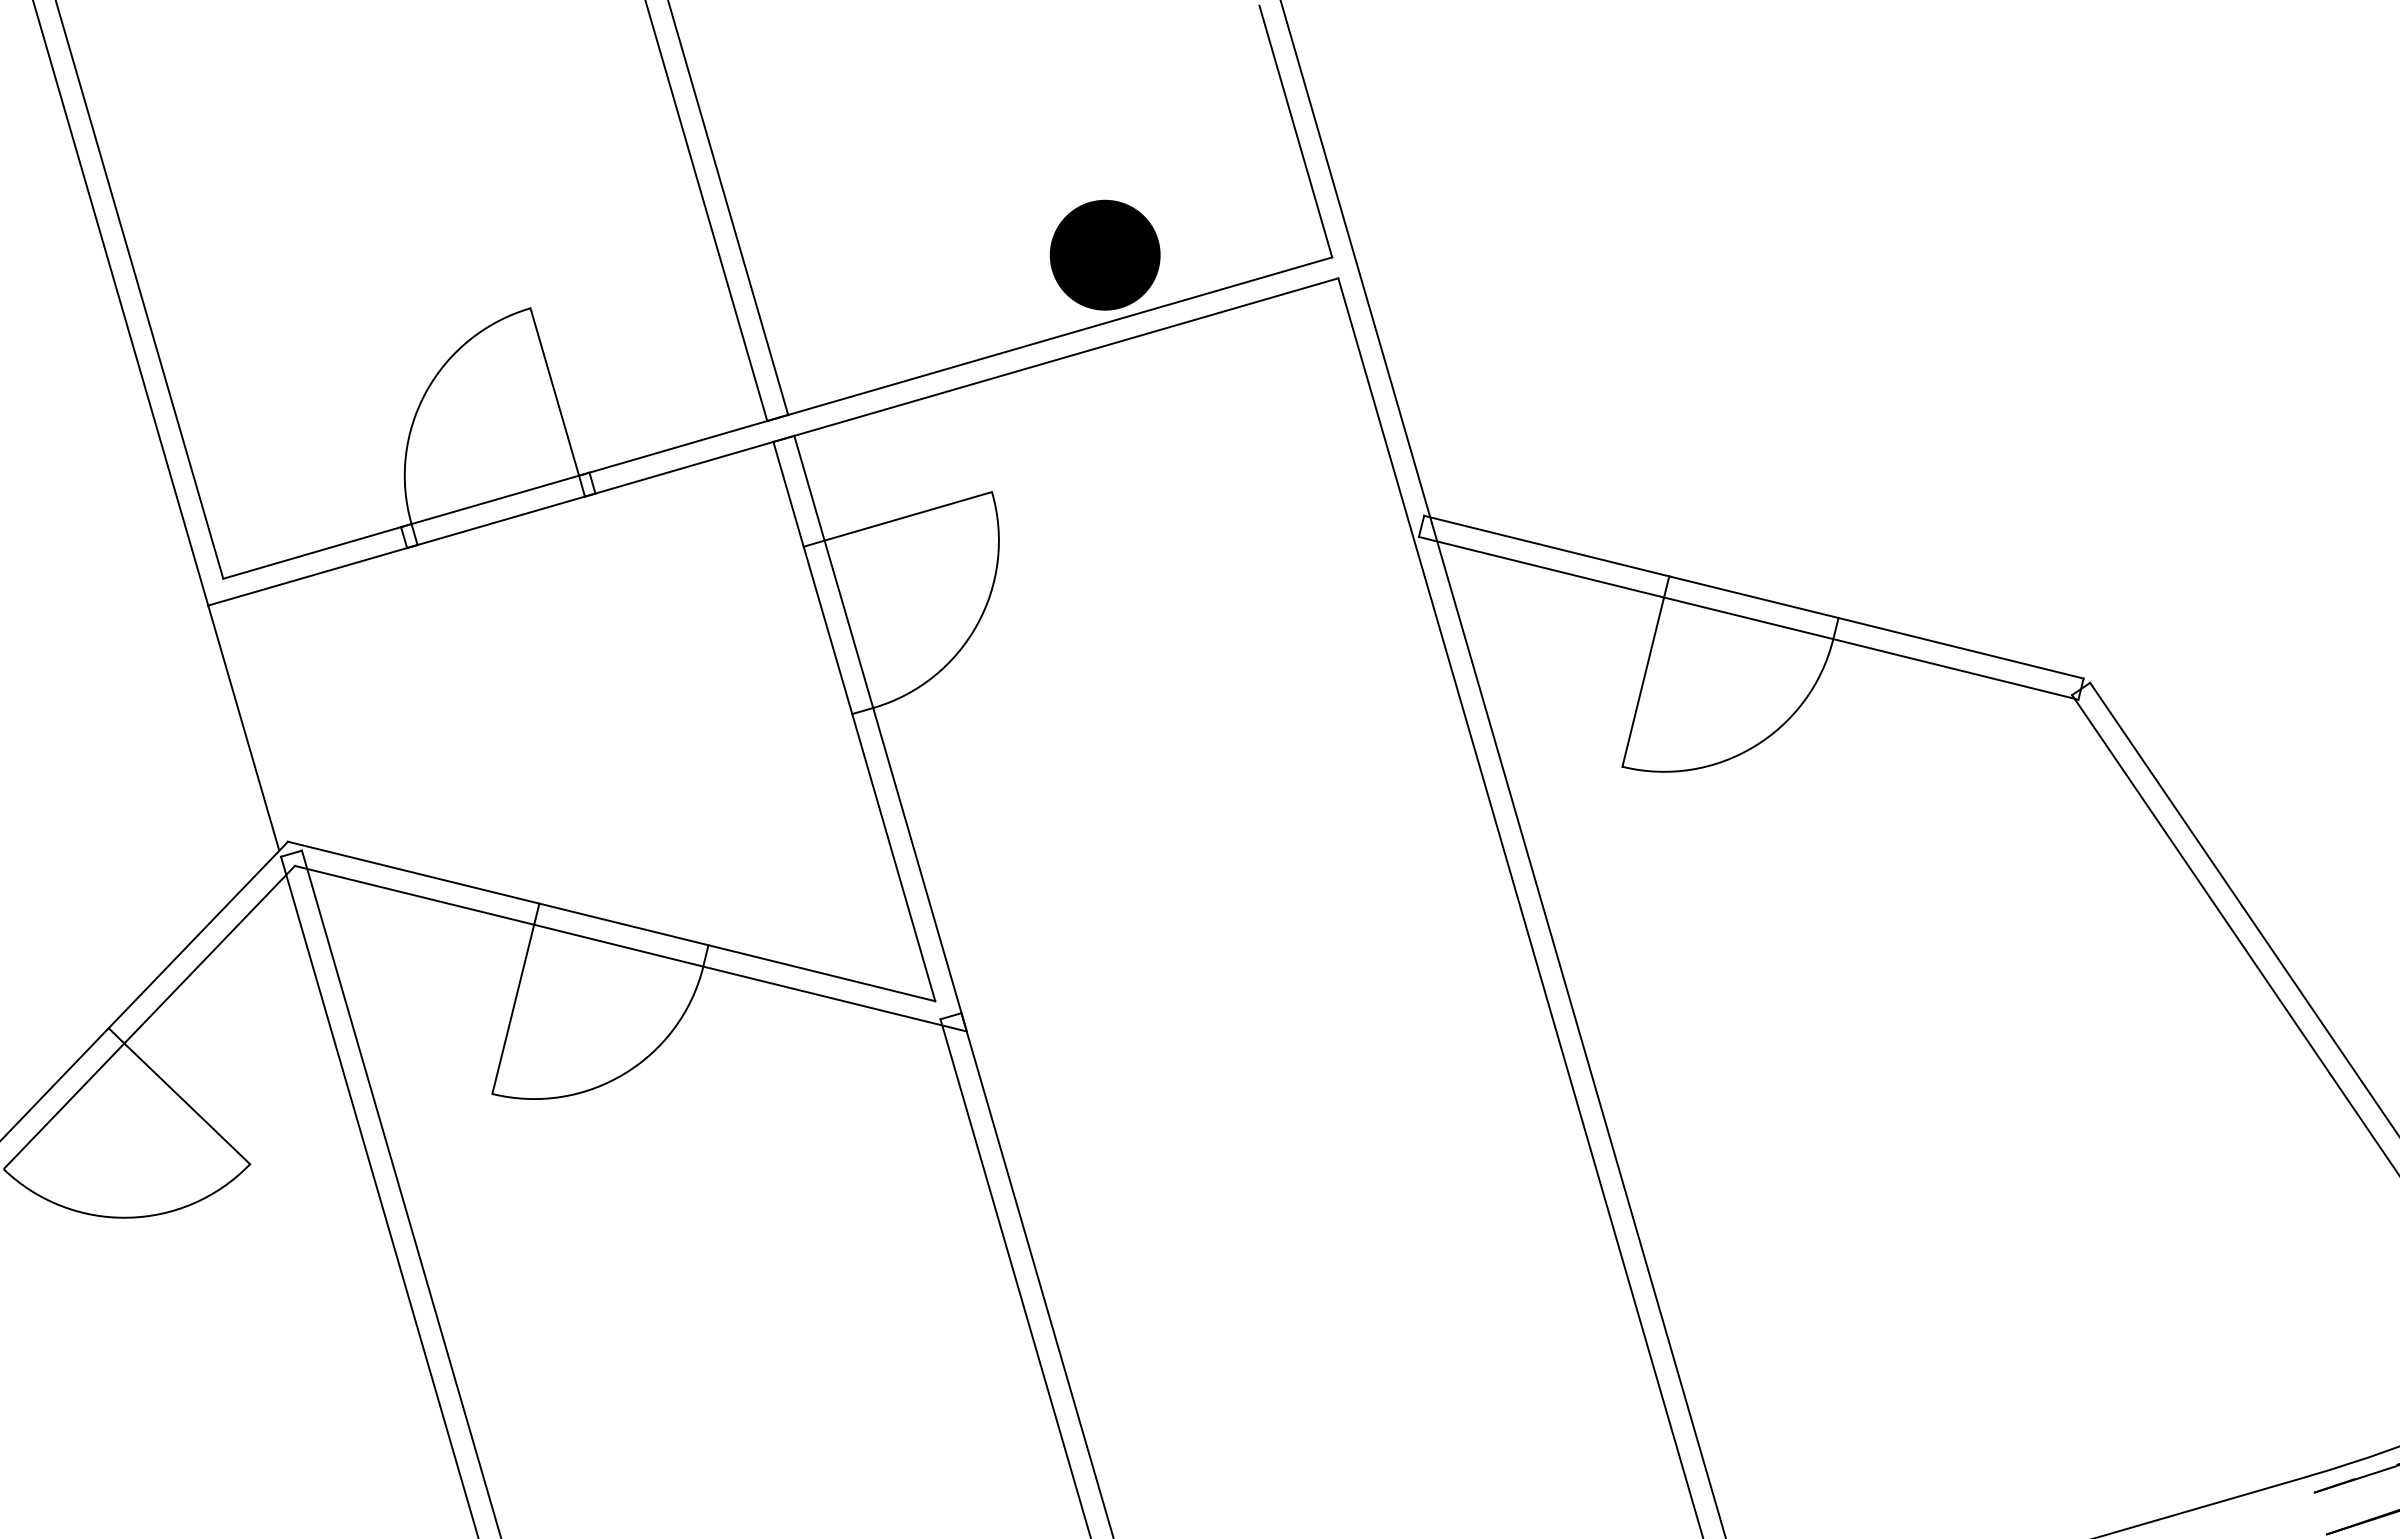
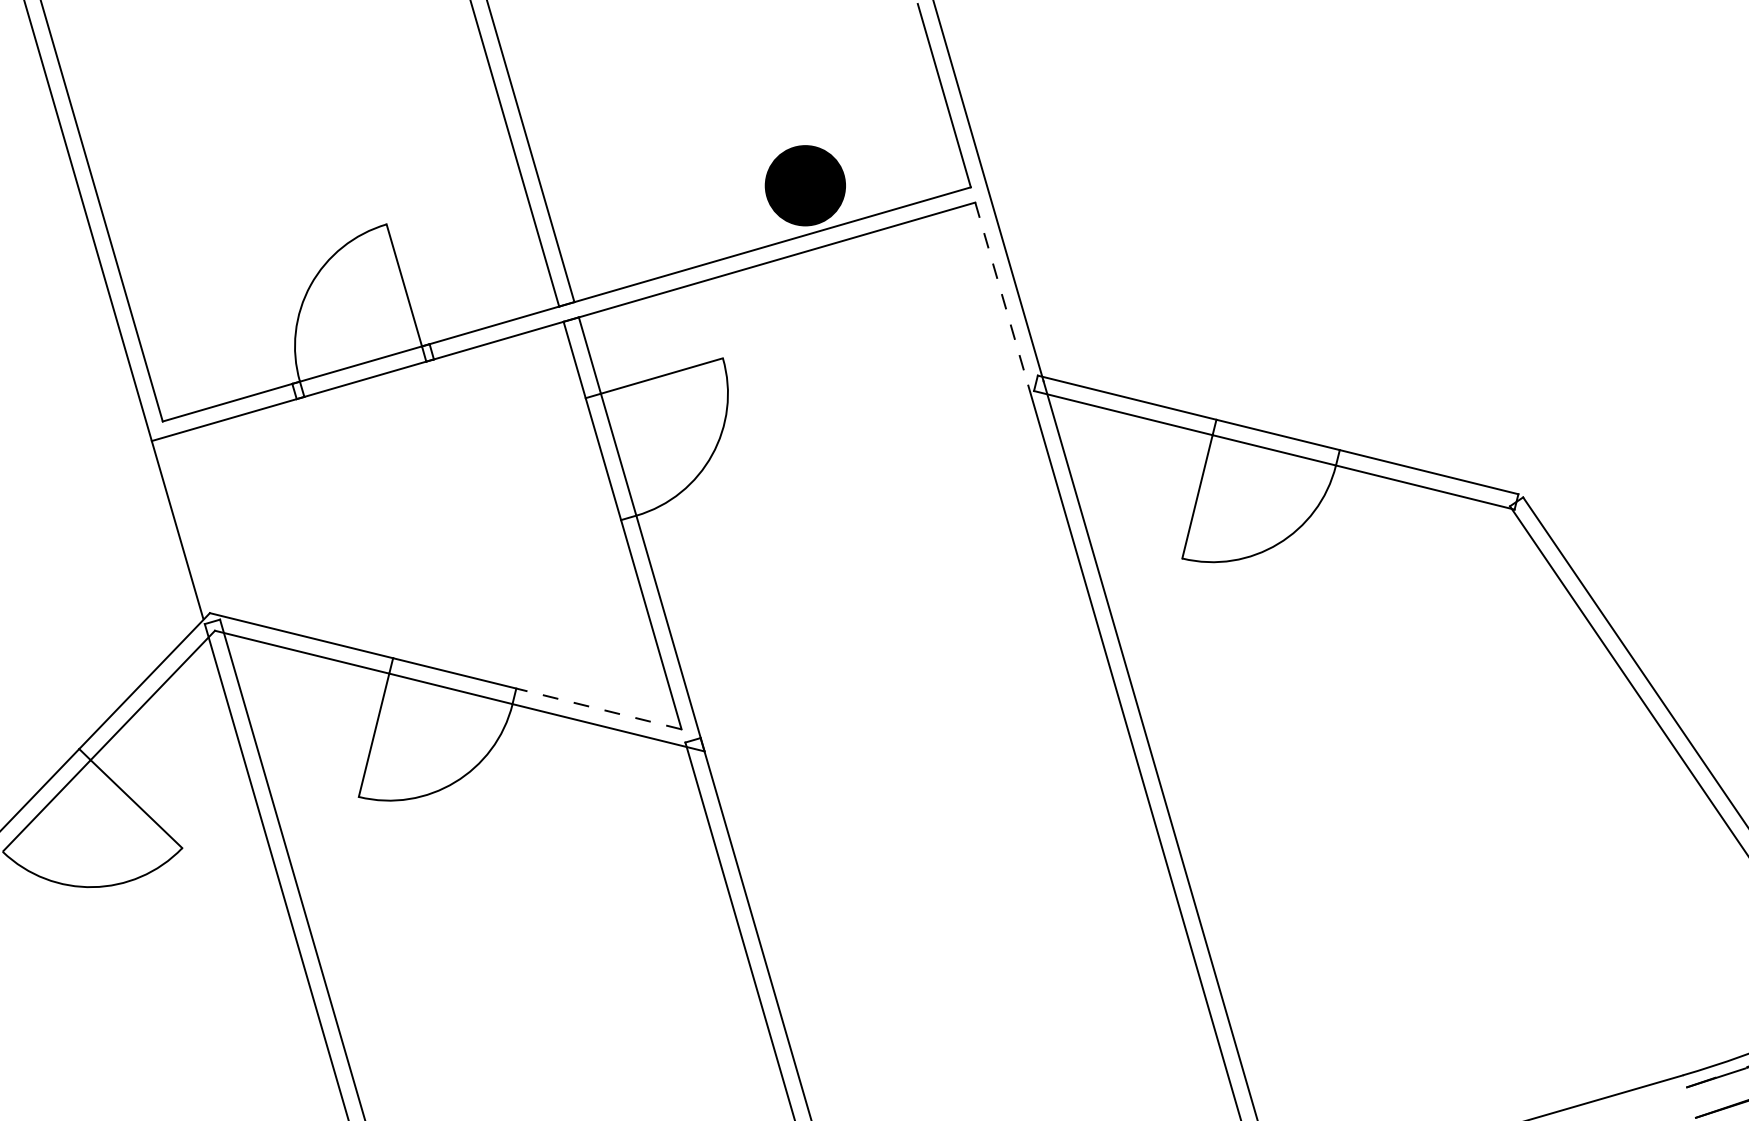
line: (1374, 403) -> (1001, 293), solid -> dashed
line: (821, 973) -> (598, 709), solid -> dashed

